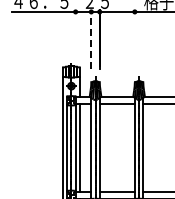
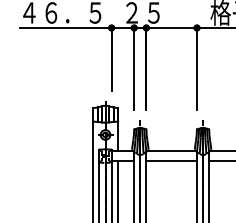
line: (75, 32) -> (111, 57), added
line: (91, 39) -> (134, 67), dashed -> solid
line: (134, 39) -> (196, 67), added

